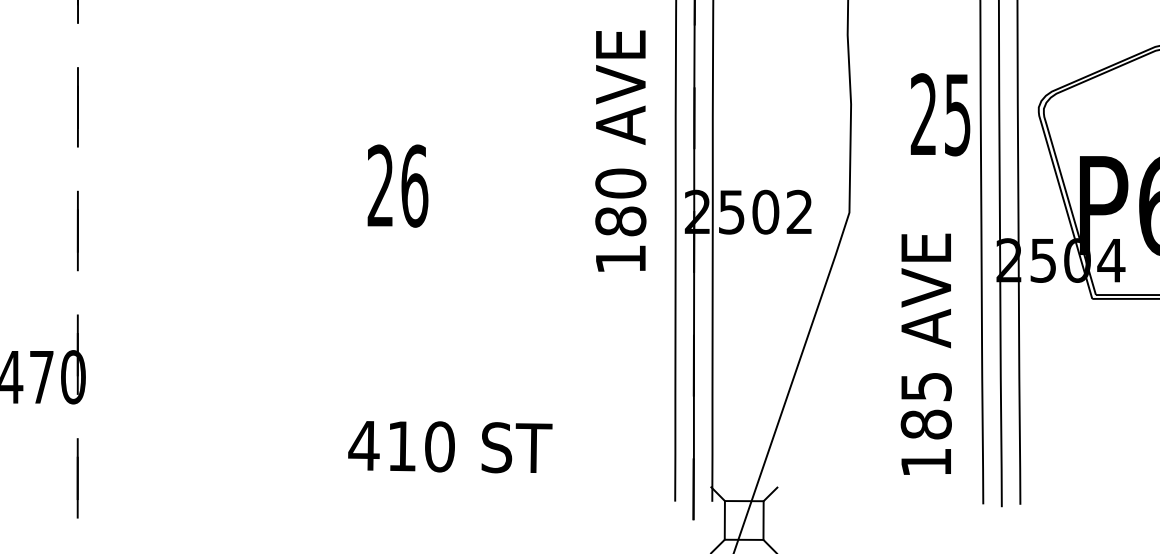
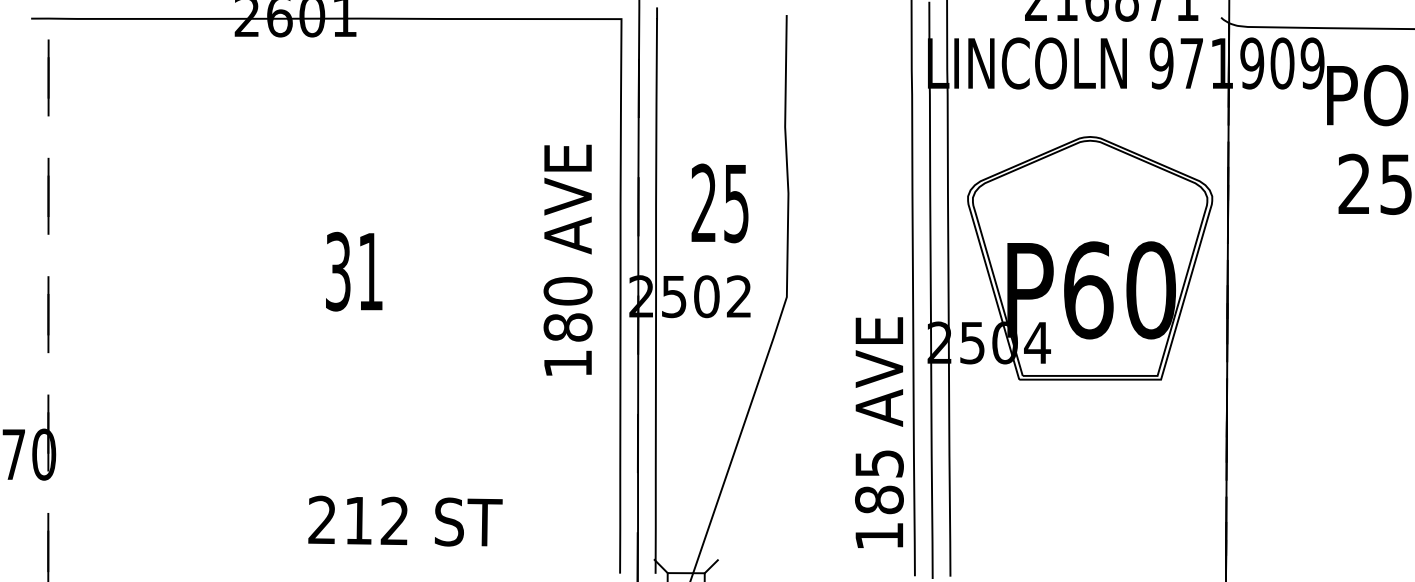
text: (939, 114) -> (719, 203), moved
text: (620, 150) -> (567, 259), moved
text: (397, 185) -> (354, 271), 26 -> 31
text: (926, 354) -> (879, 432), moved
text: (401, 446) -> (358, 520), 410 -> 212

